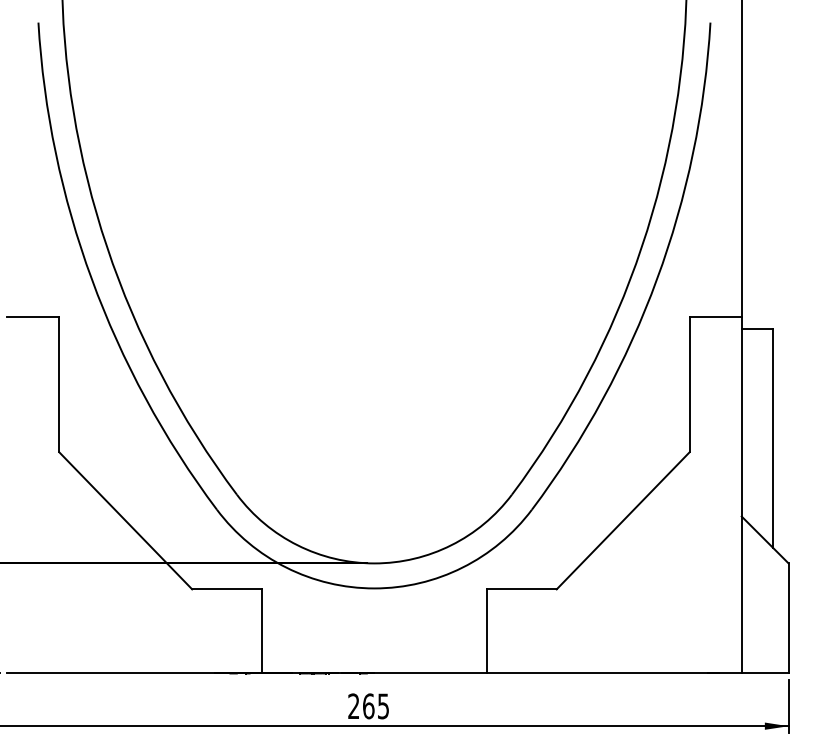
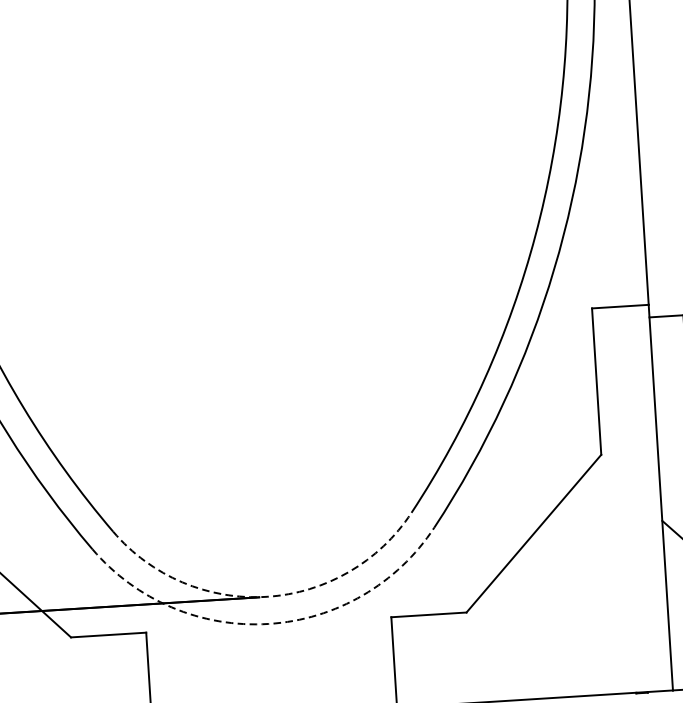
arc: (374, 563) -> (267, 596), solid -> dashed
arc: (374, 588) -> (268, 624), solid -> dashed

